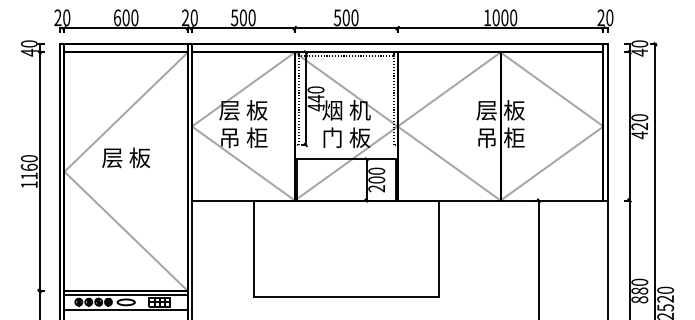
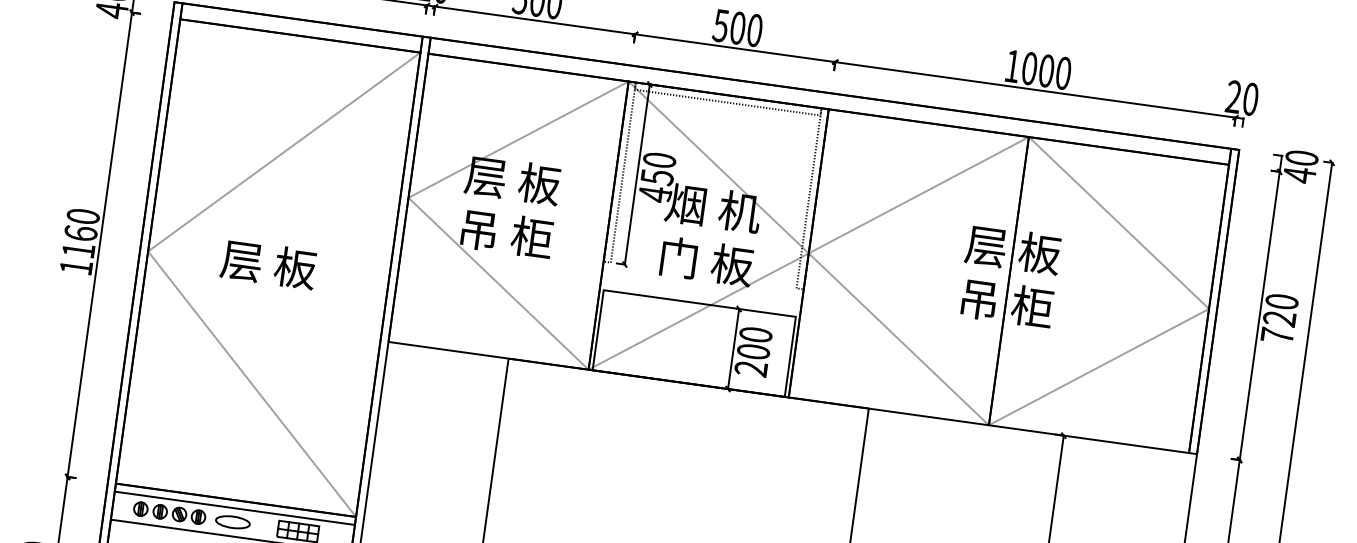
text: (315, 98) -> (656, 176), 440 -> 450
text: (639, 135) -> (1276, 336), 420 -> 720
text: (126, 157) -> (269, 263), moved

